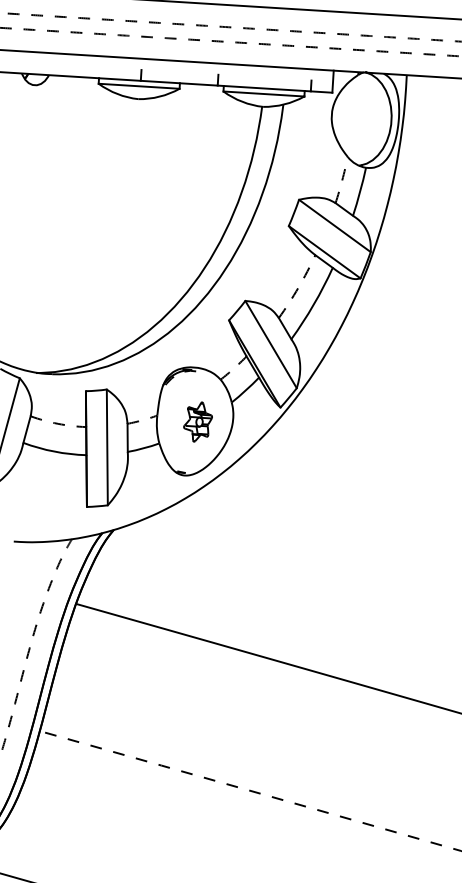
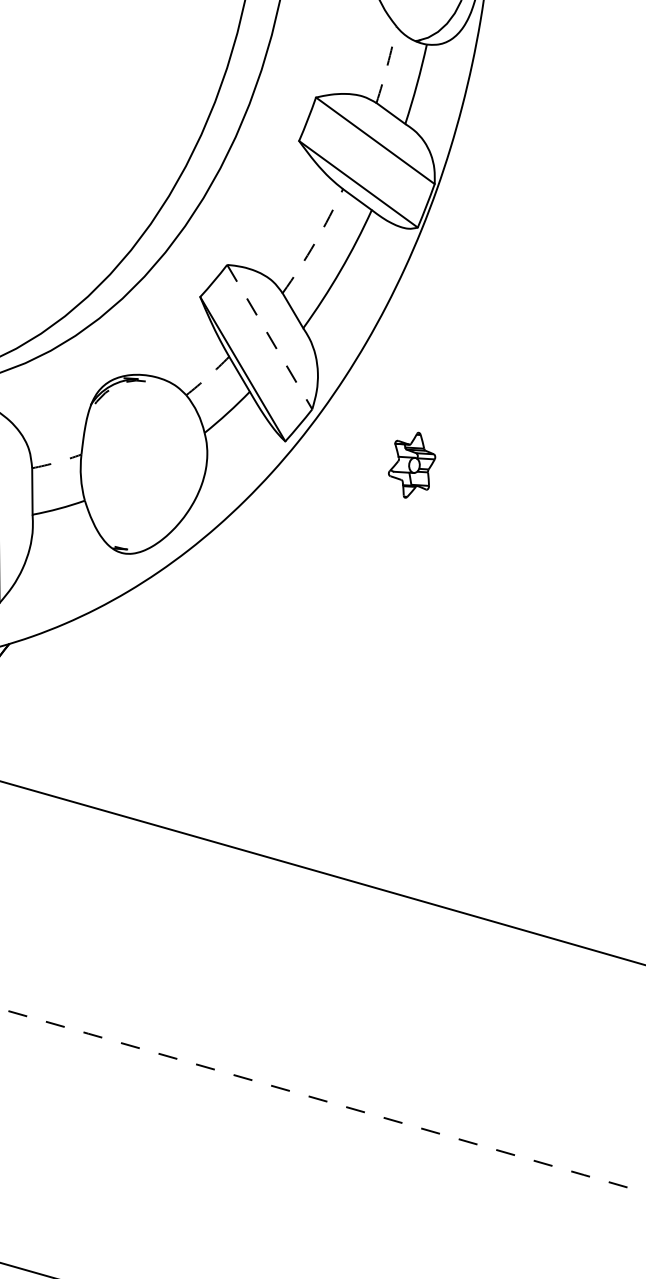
line: (271, 344) -> (270, 336), solid -> dashed
part: (197, 421) -> (411, 464), moved

